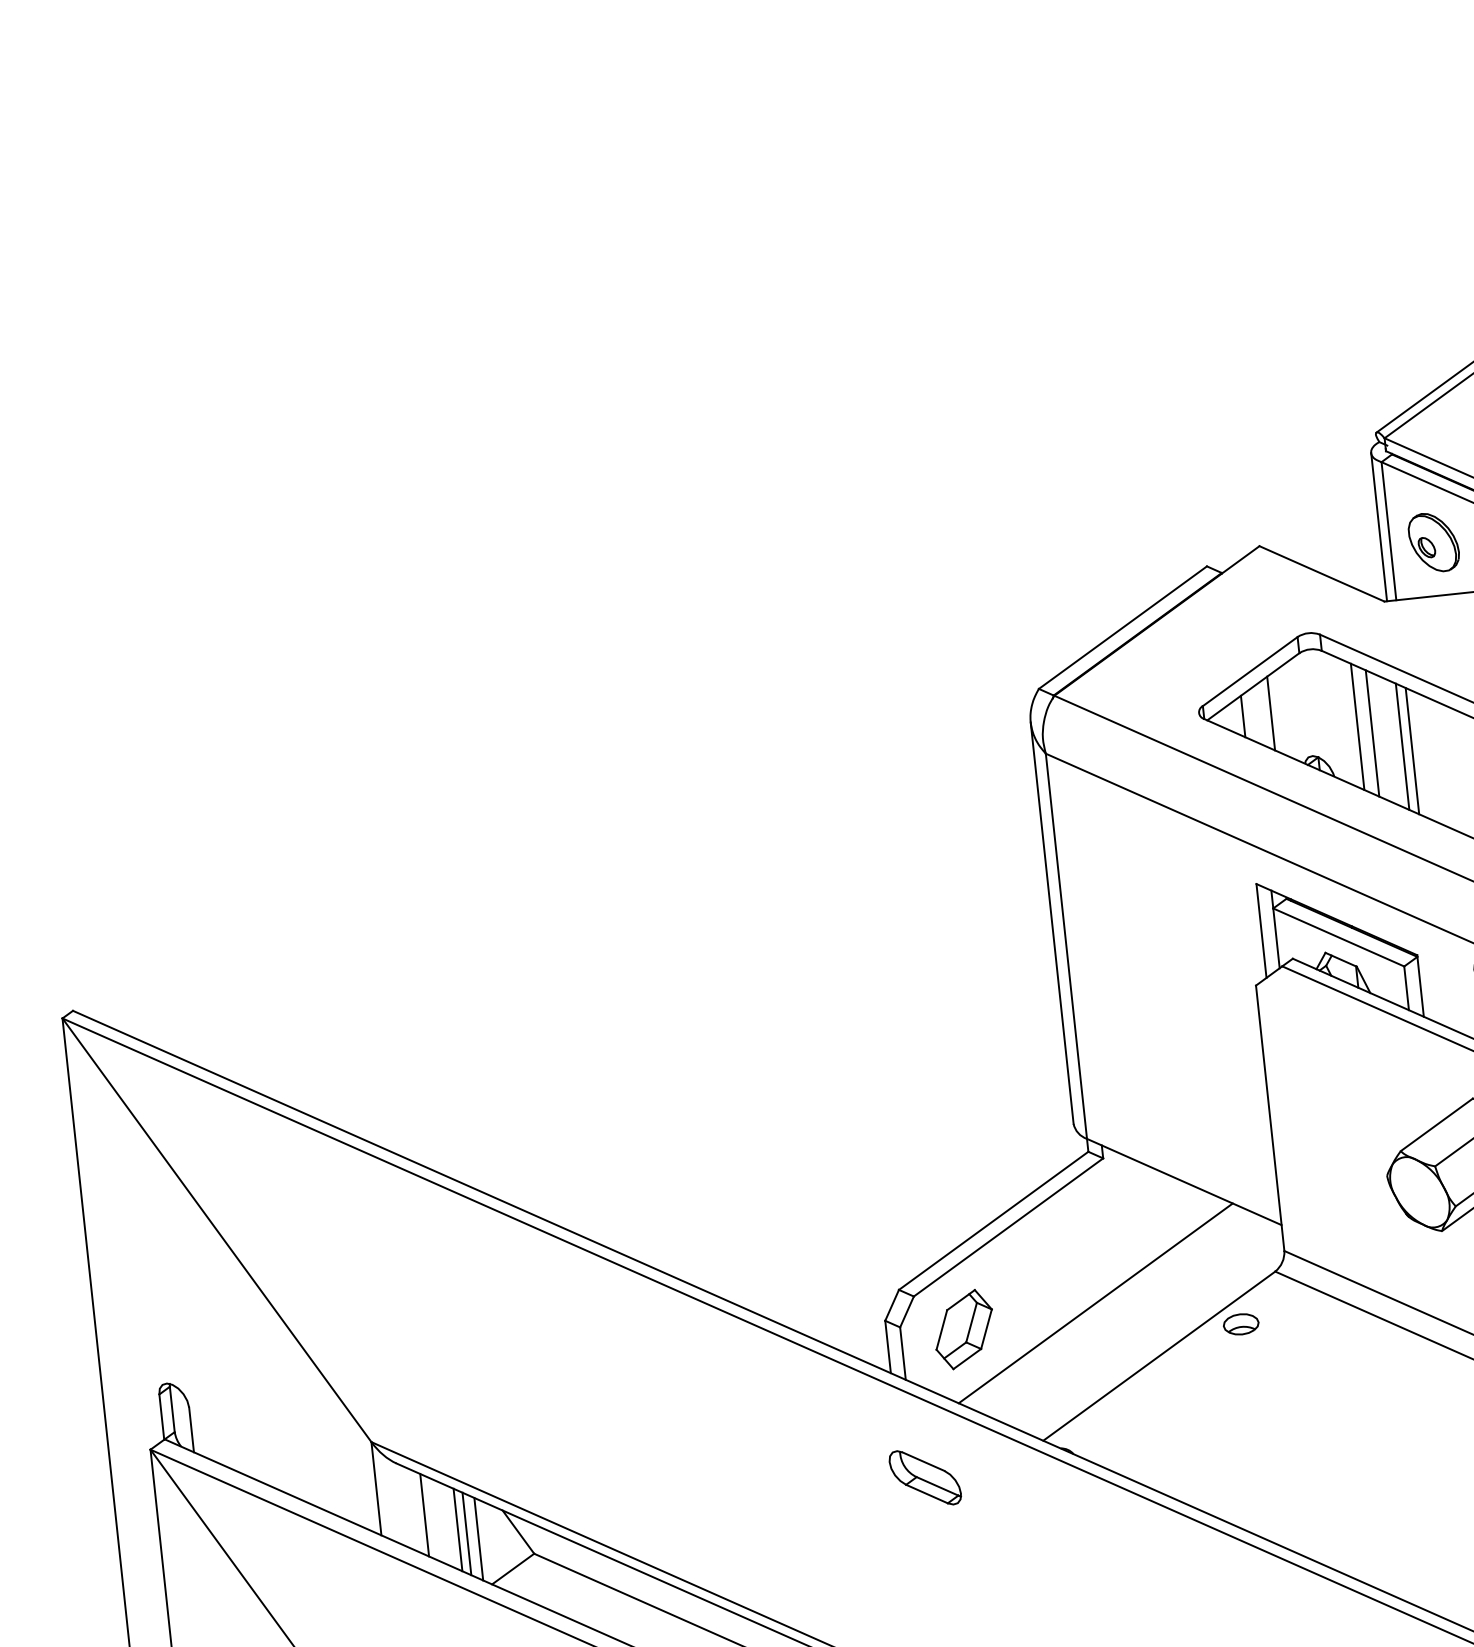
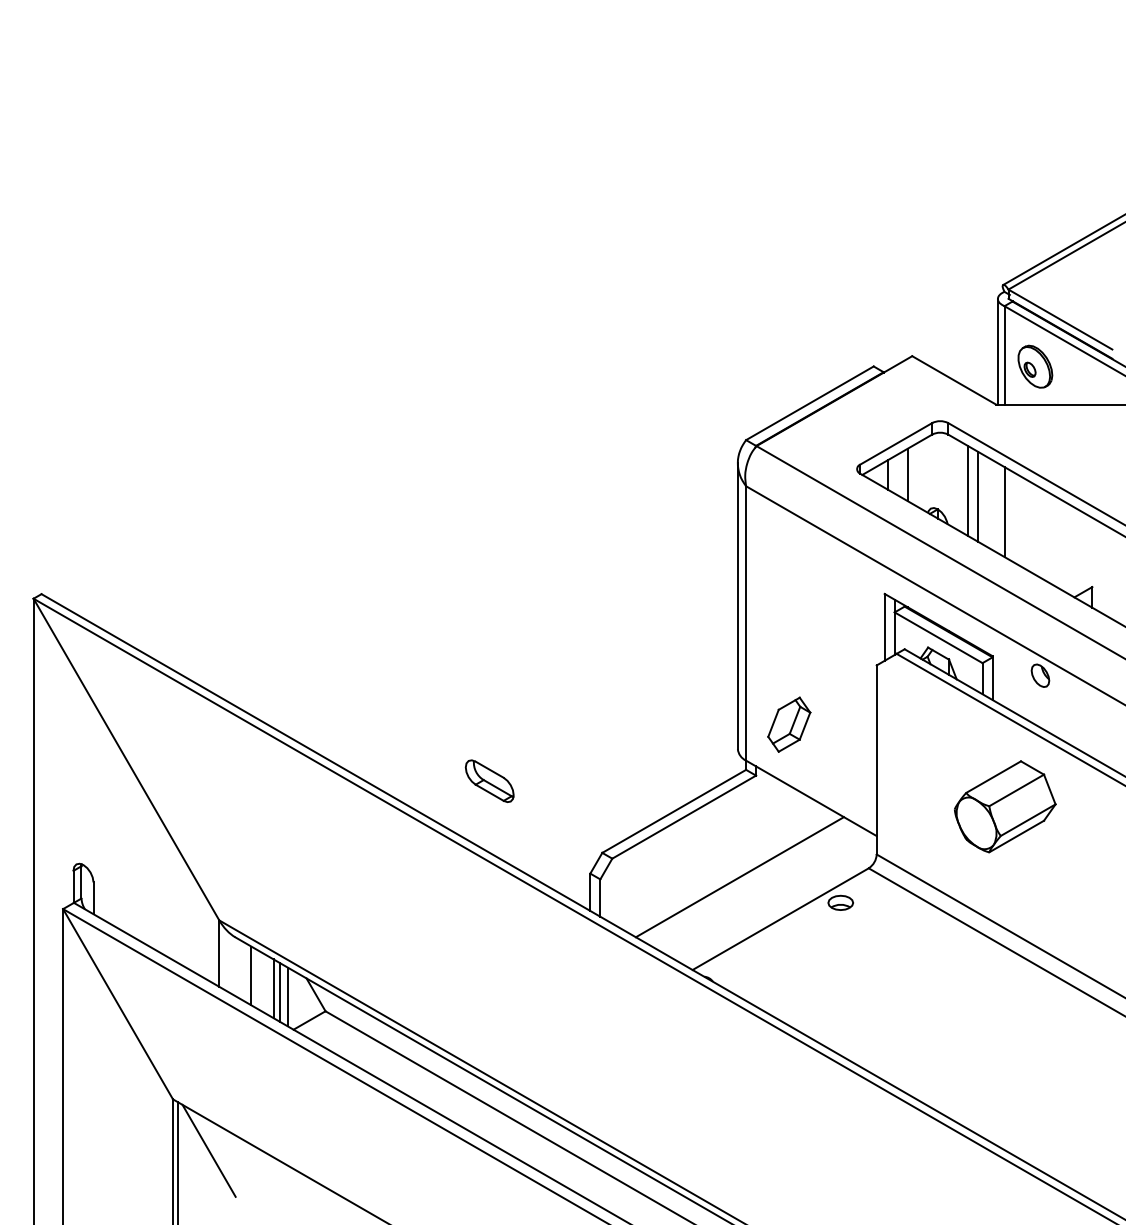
line: (1402, 747) -> (997, 508), removed
part: (964, 1329) -> (789, 724), moved
part: (924, 1476) -> (489, 780), moved

